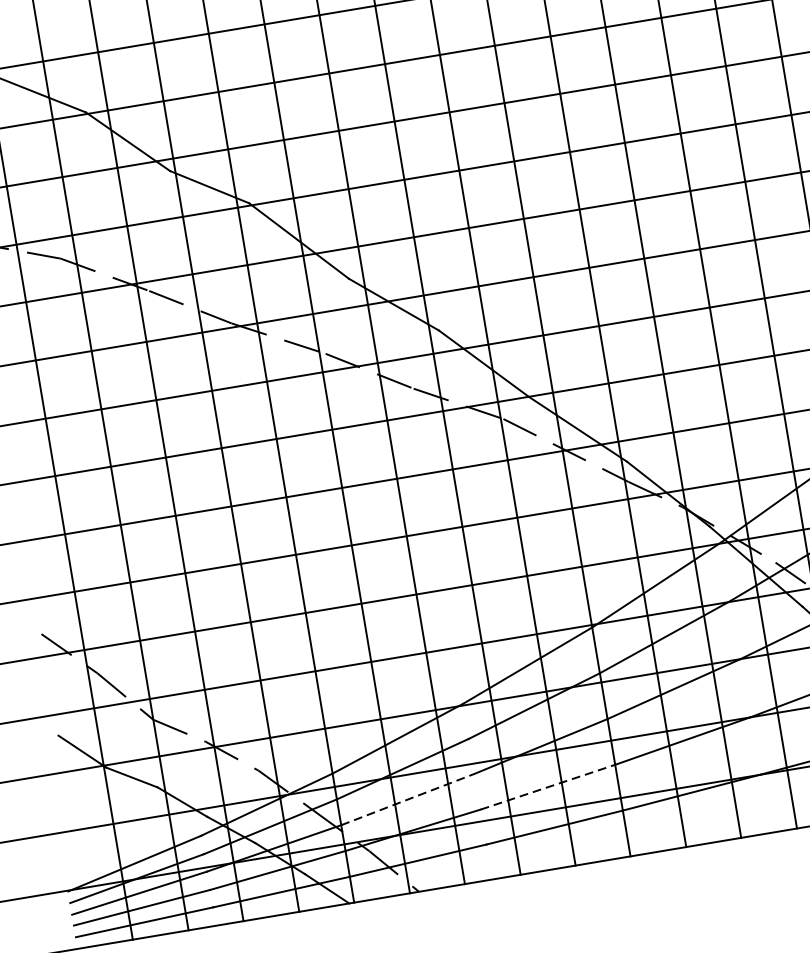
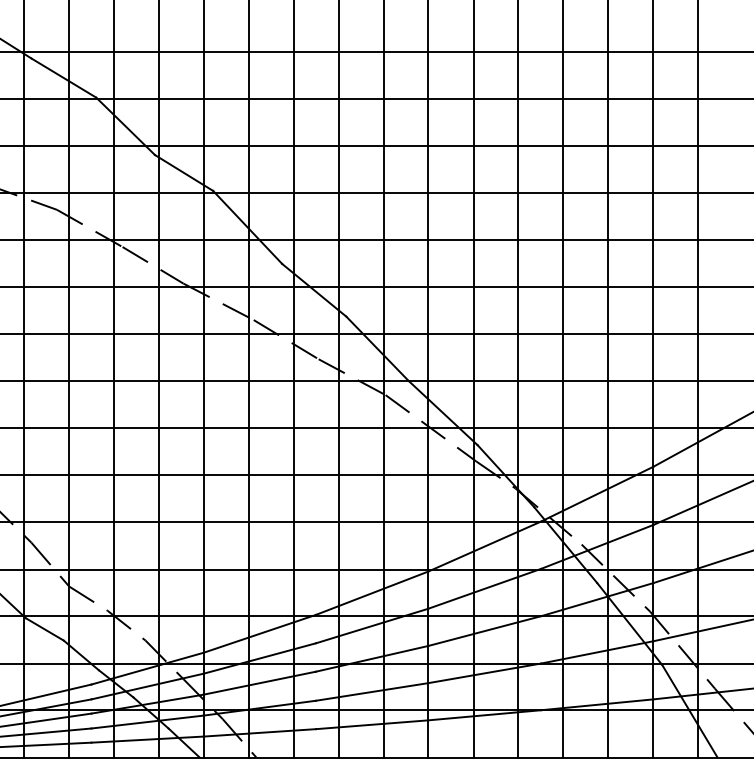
line: (548, 786) -> (372, 691), dashed -> solid
line: (408, 799) -> (260, 683), dashed -> solid

